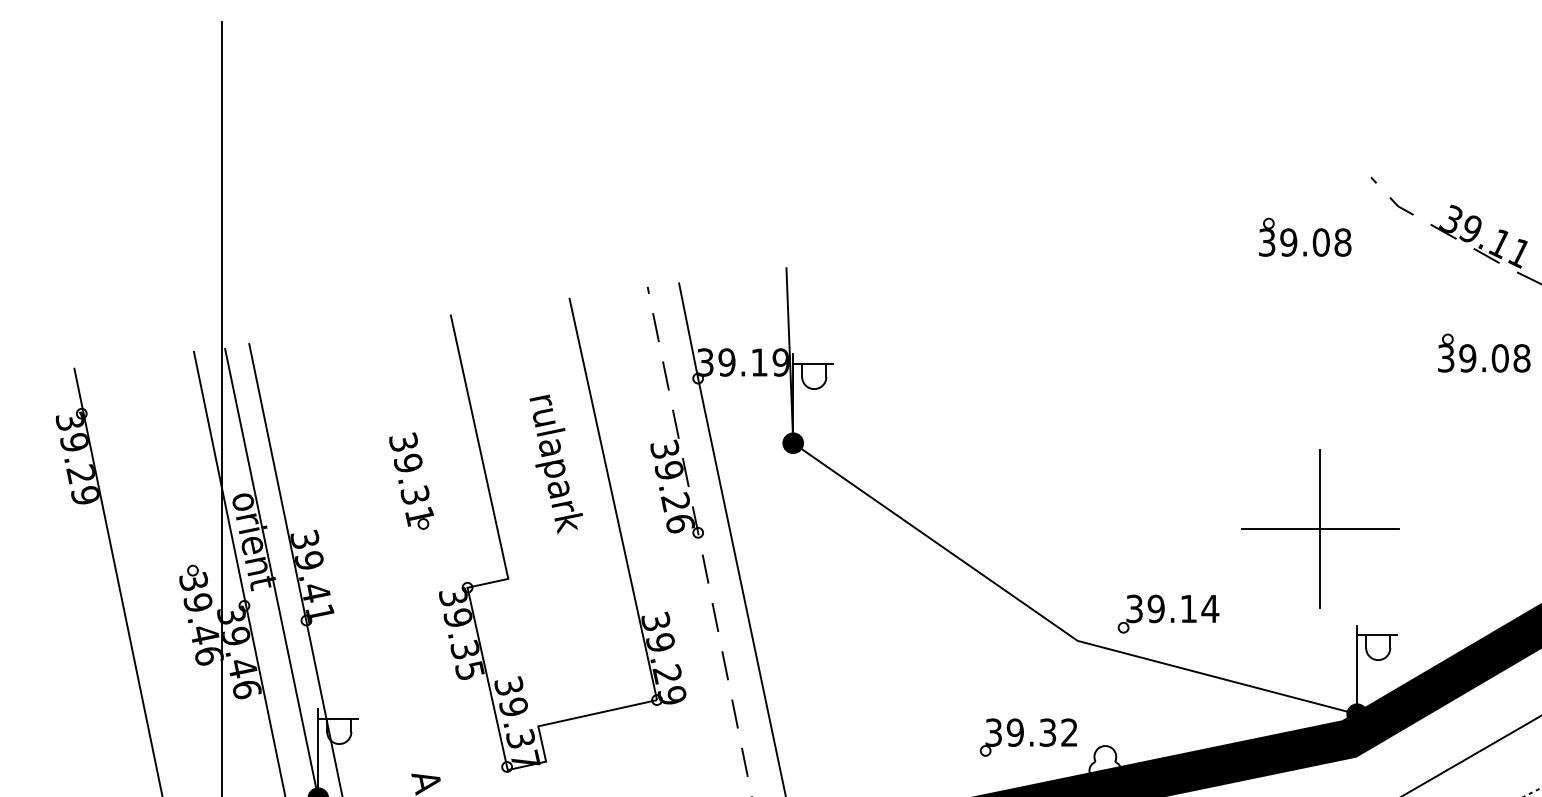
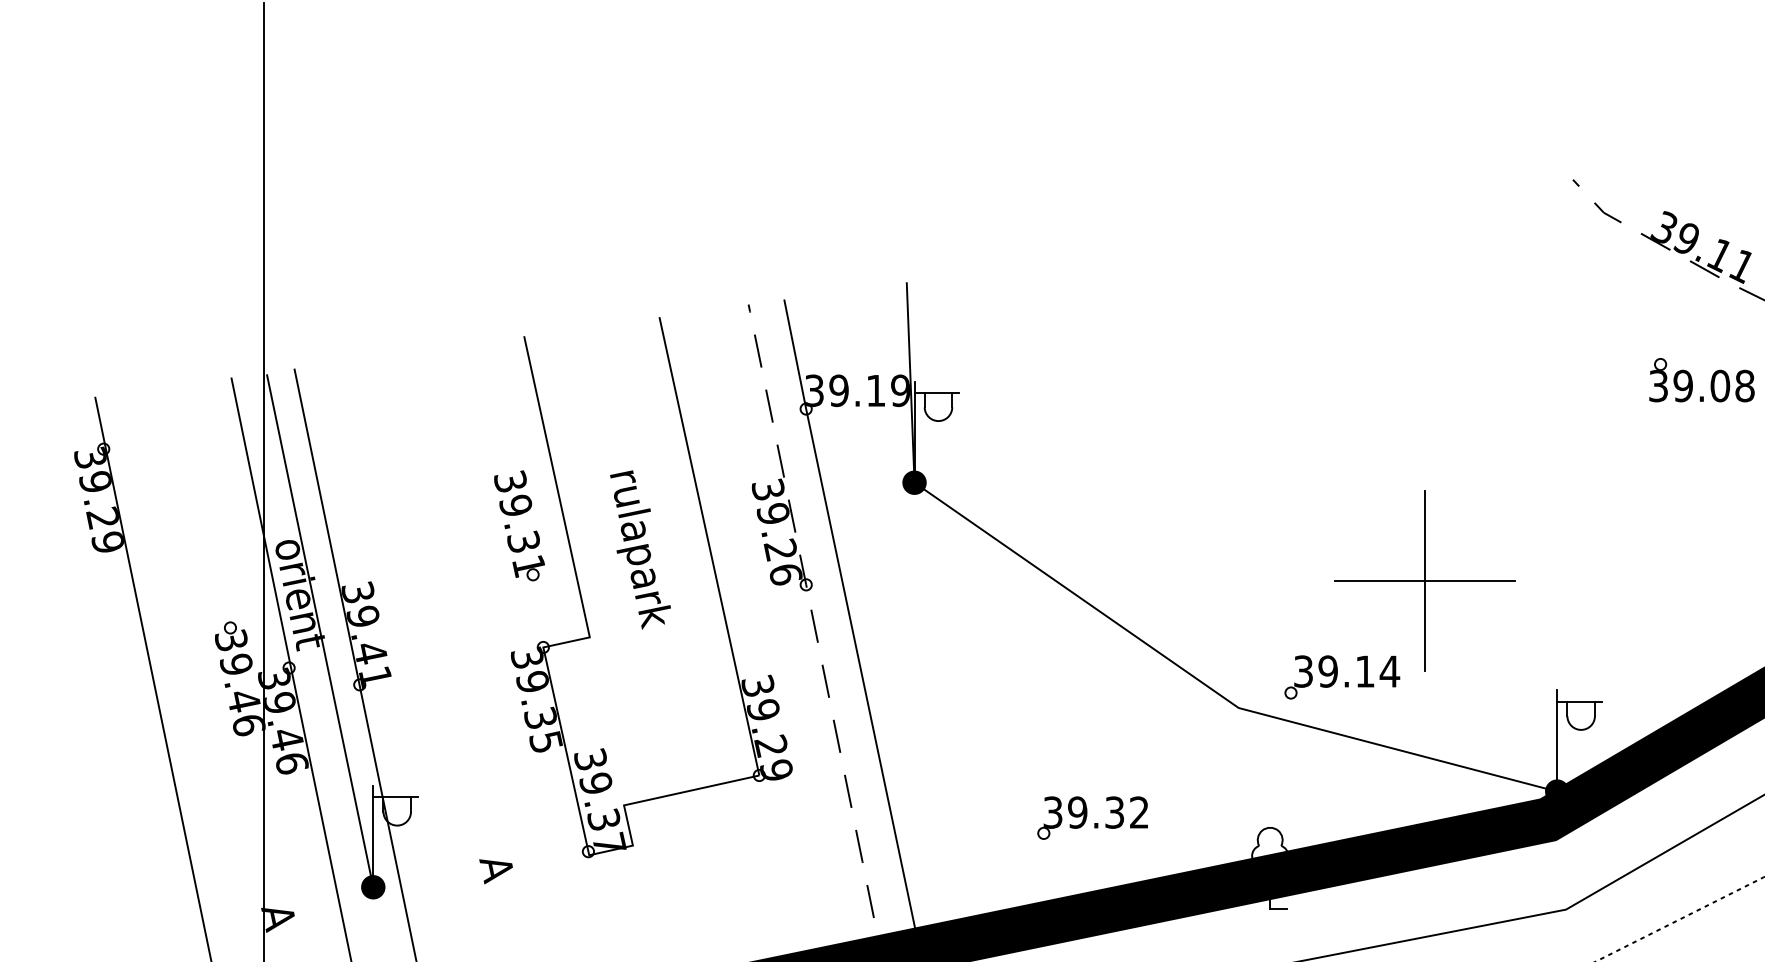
part: (1296, 237) -> (1488, 248), removed
text: (556, 464) -> (640, 549), moved
part: (403, 482) -> (510, 527), moved
part: (1319, 529) -> (1424, 580), moved
part: (1028, 736) -> (1092, 817), moved

